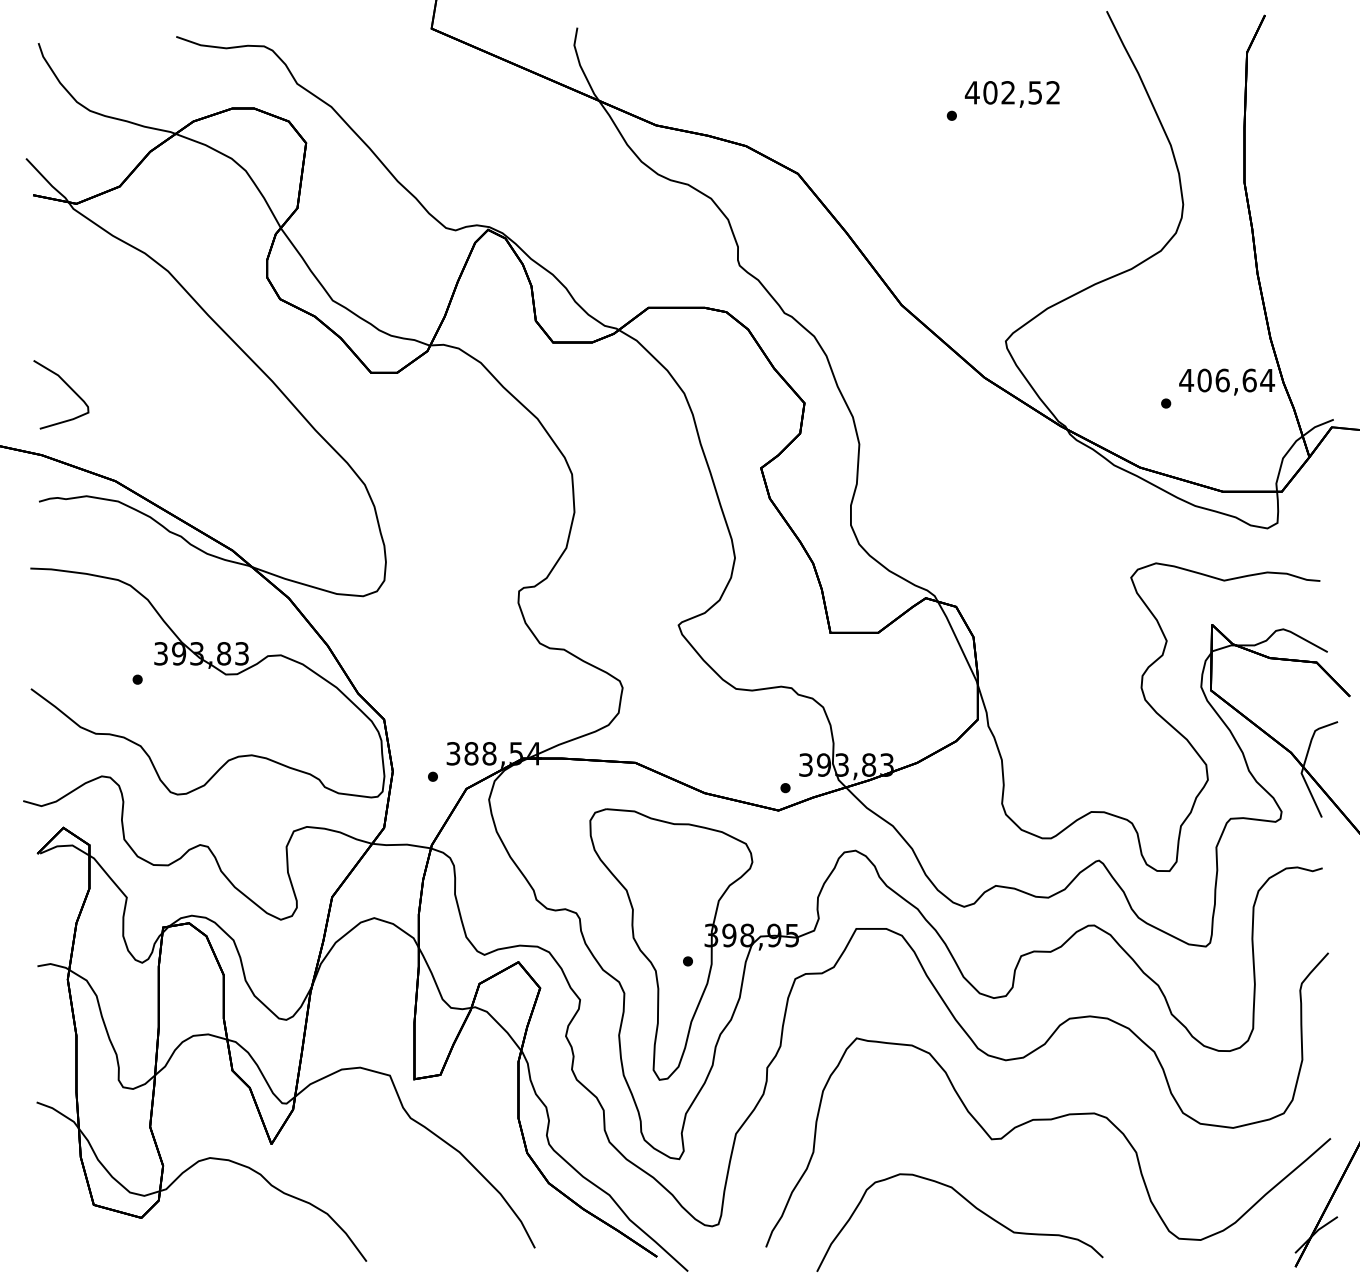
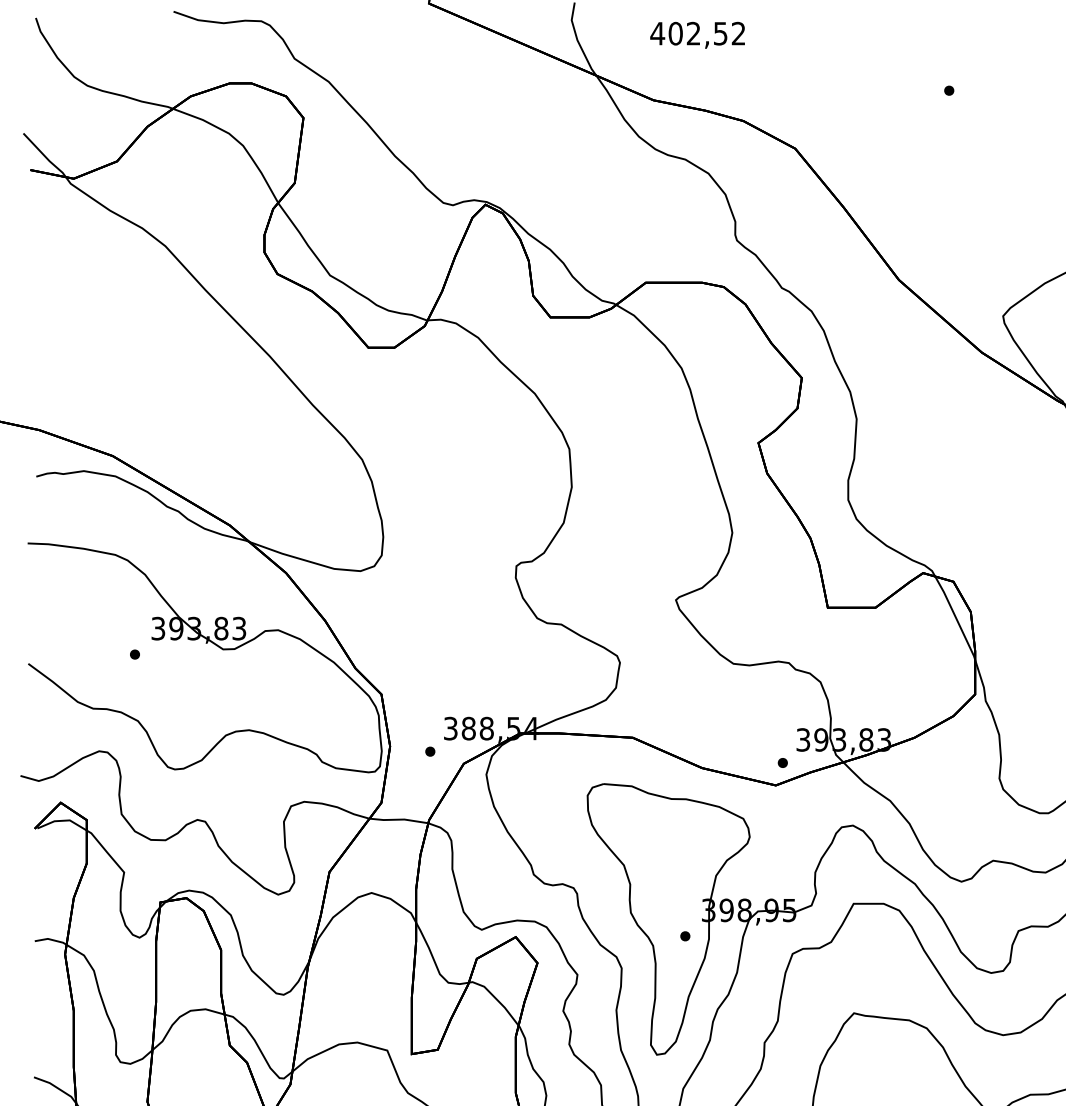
text: (1011, 94) -> (696, 35), moved
curve: (68, 387) -> (65, 362), removed

